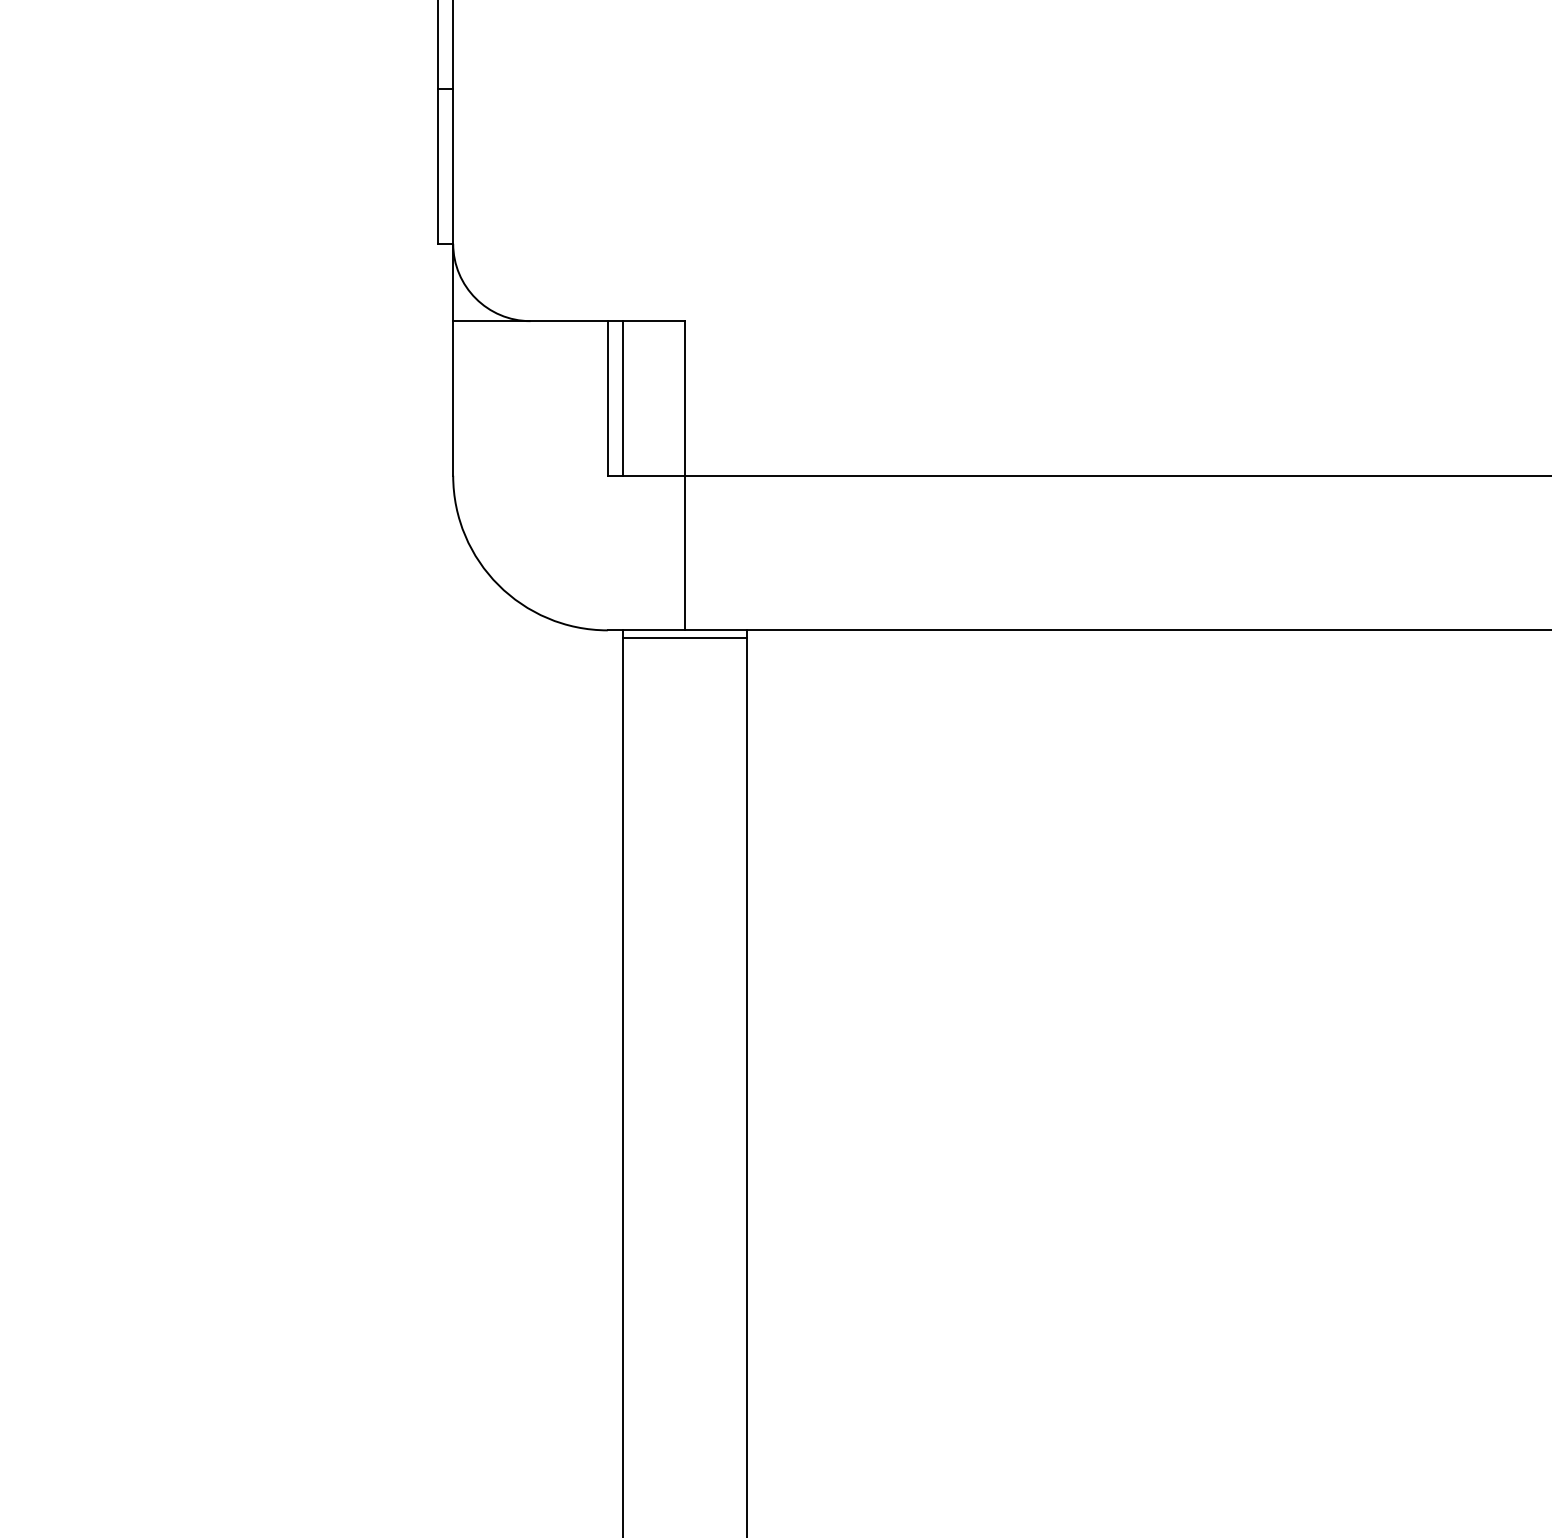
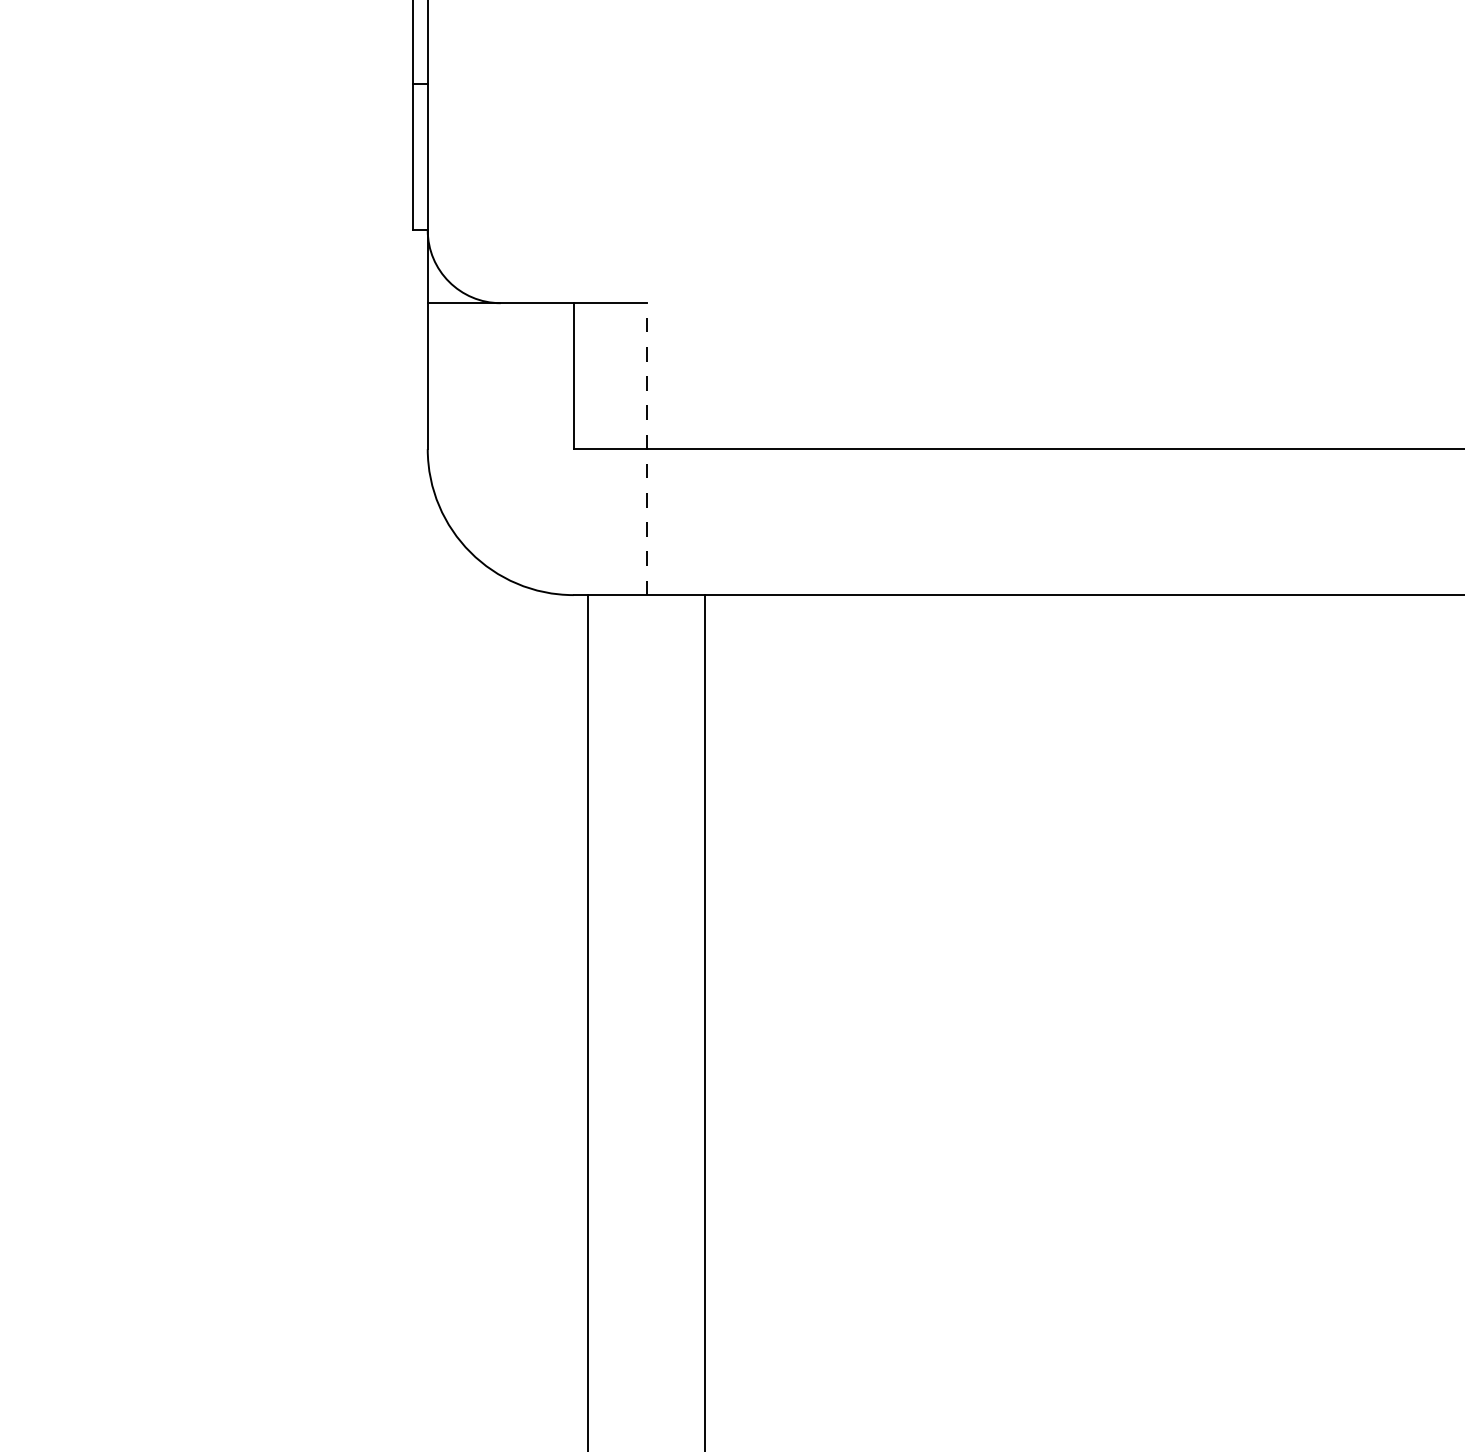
line: (623, 398) -> (588, 376), removed
line: (685, 475) -> (647, 448), solid -> dashed
line: (684, 638) -> (646, 602), removed

